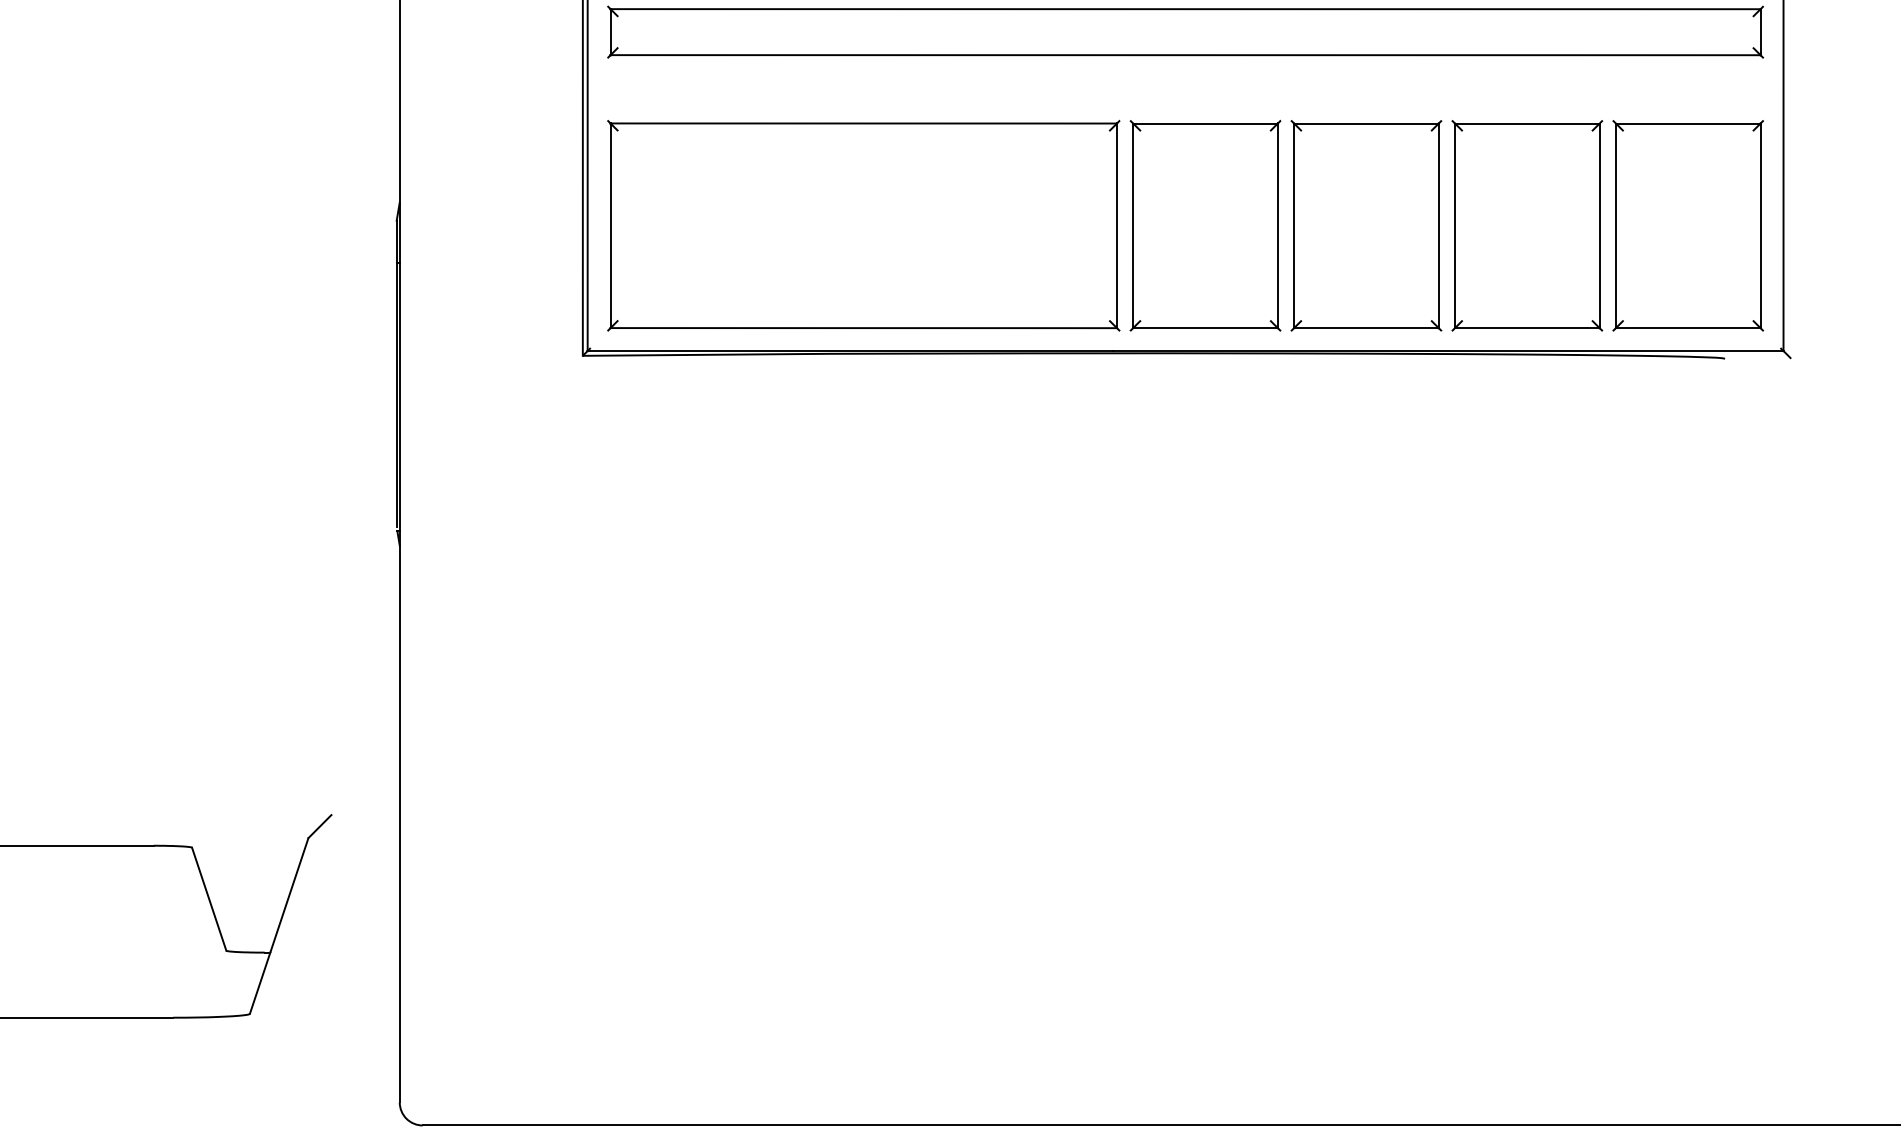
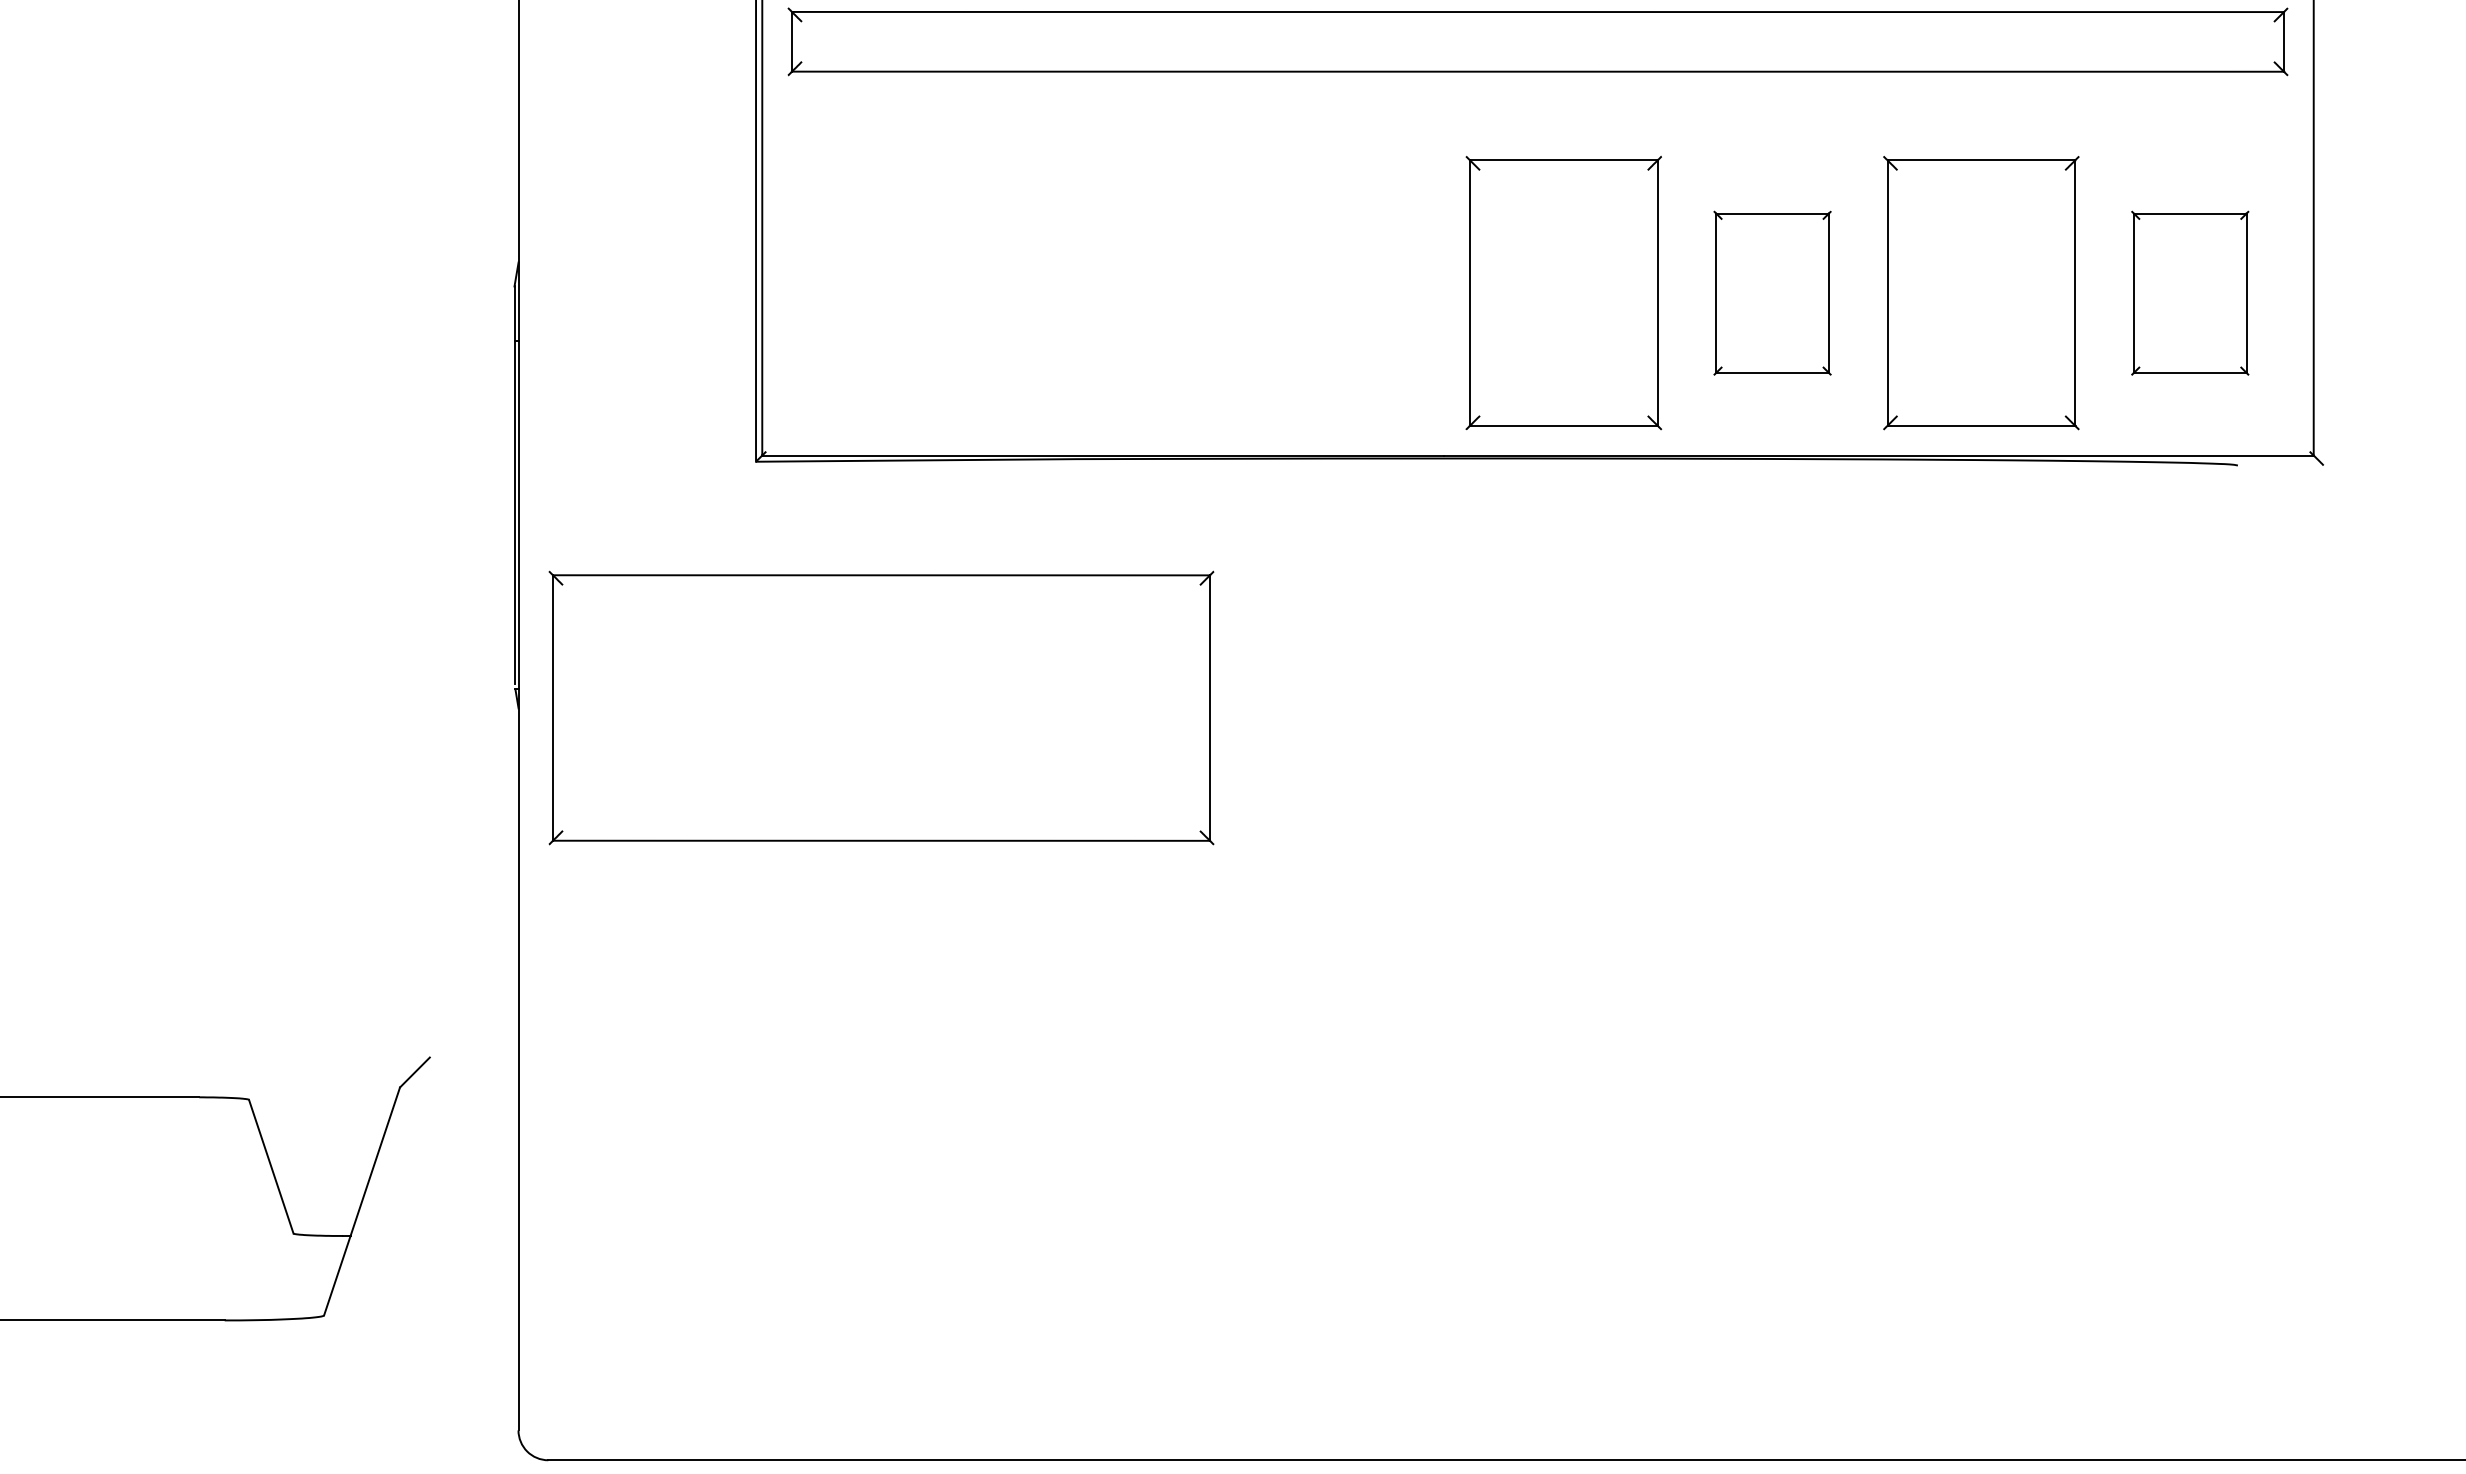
part: (863, 225) -> (881, 707), moved
part: (1366, 226) -> (1772, 293), size x0.6
part: (1688, 226) -> (2190, 293), size x0.6

